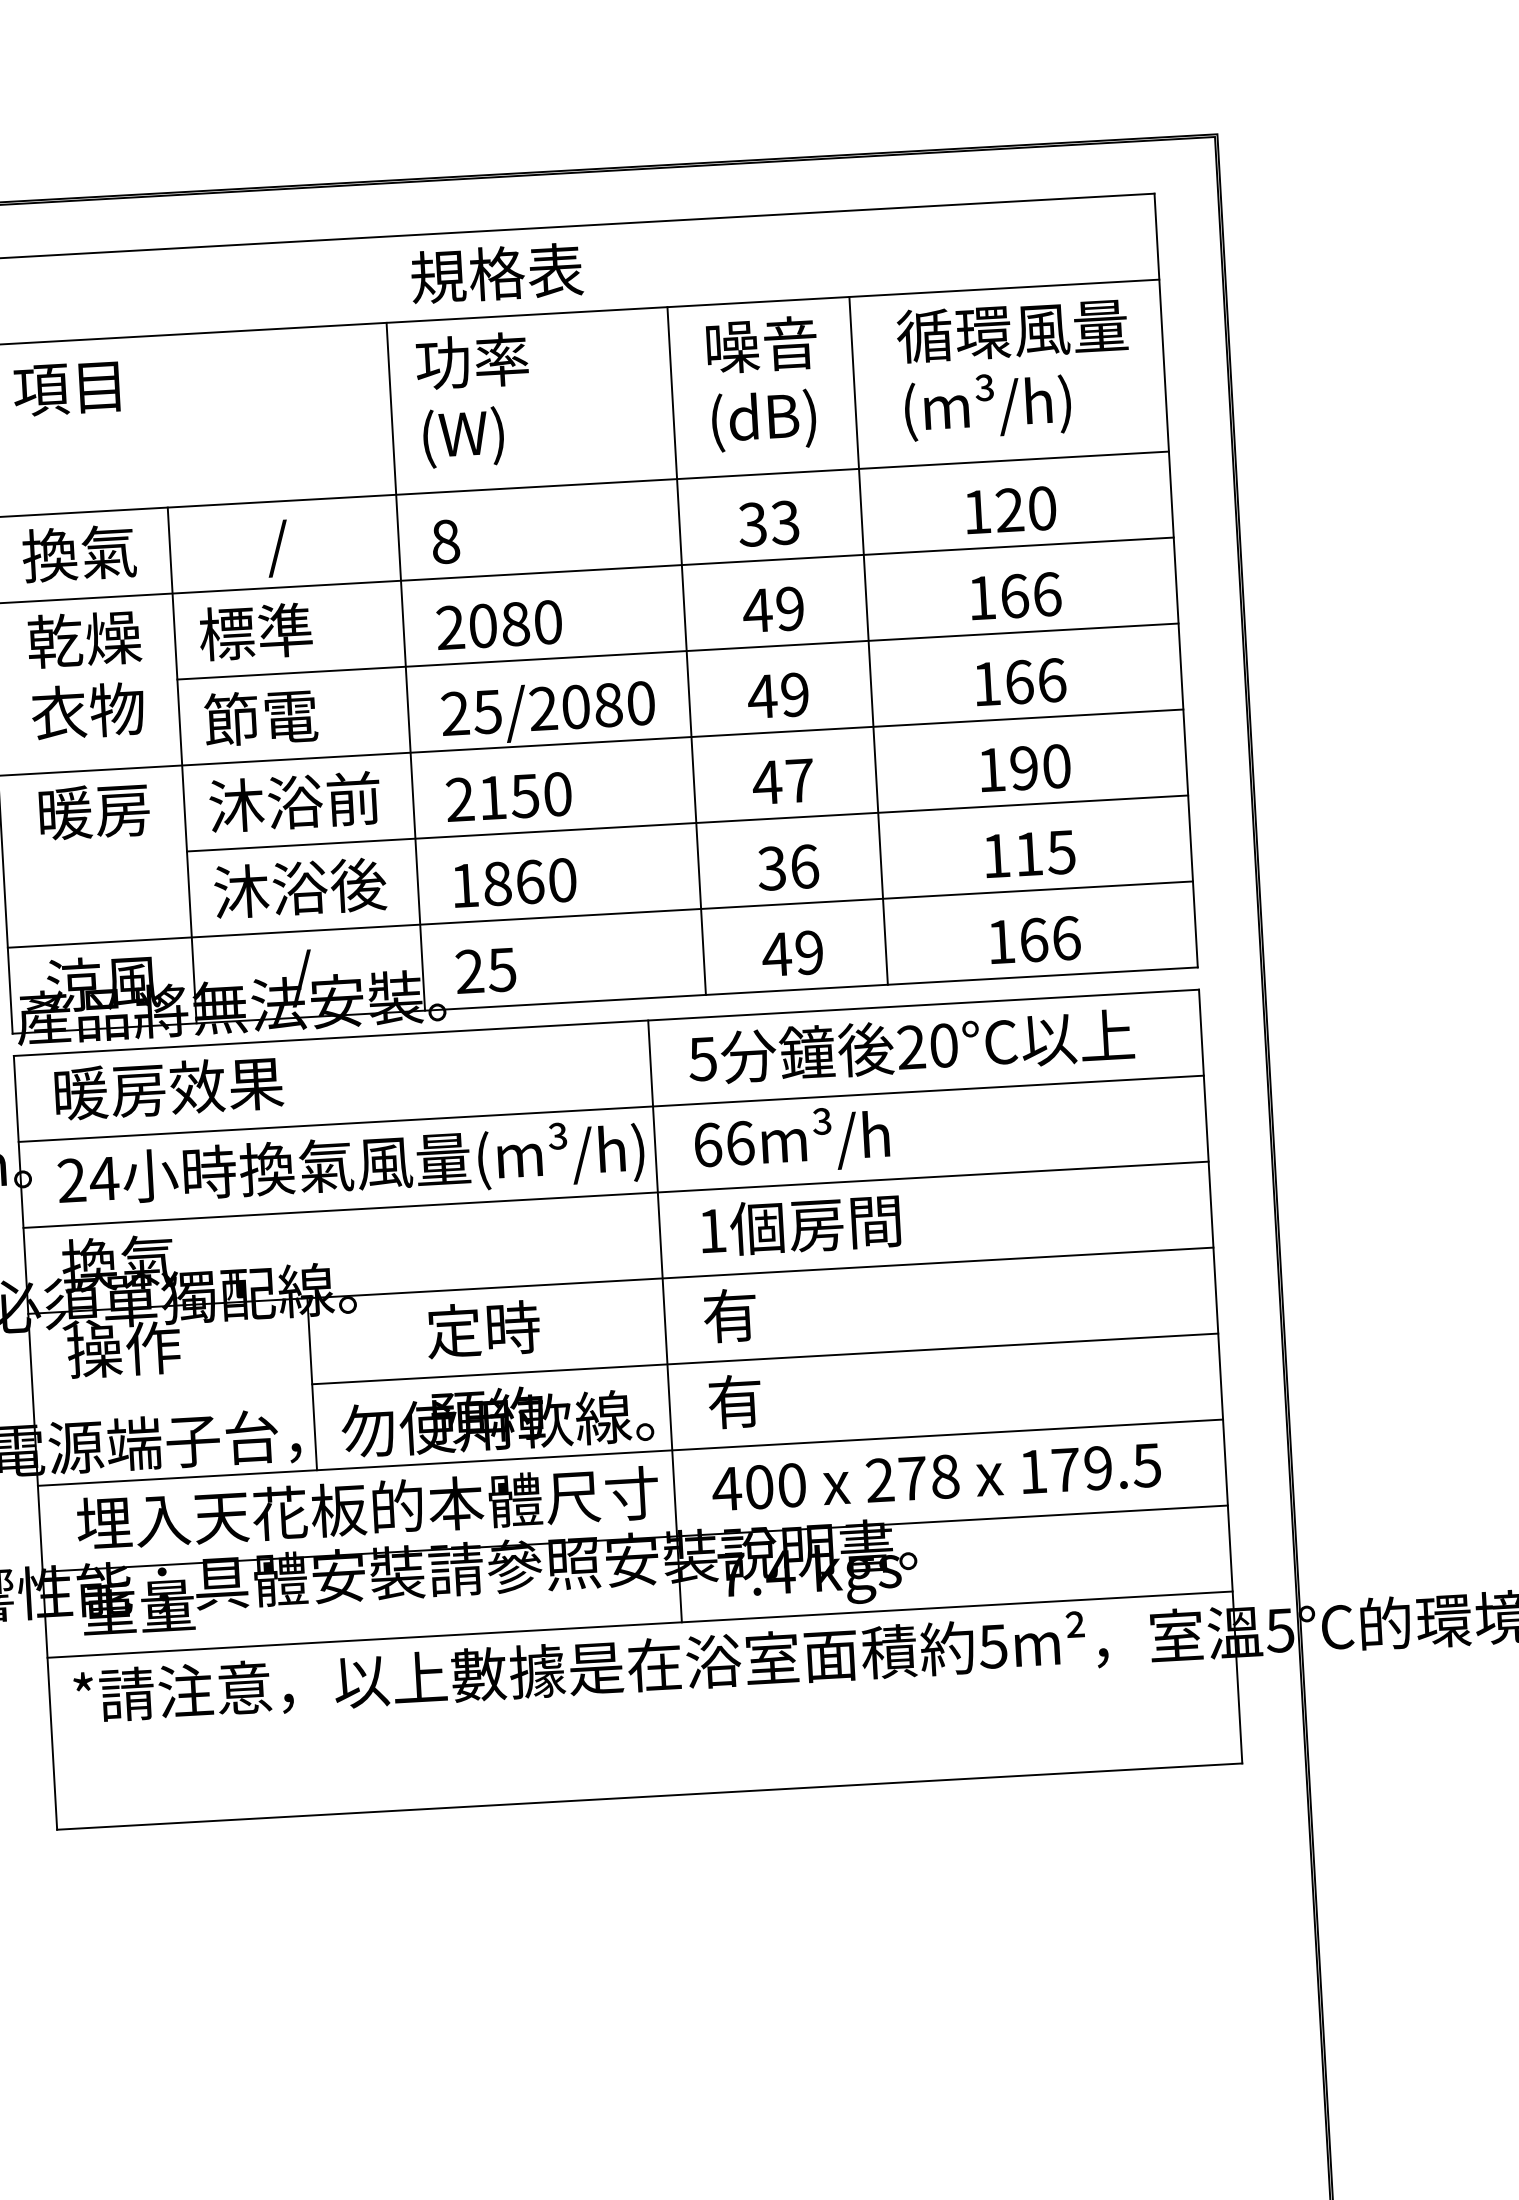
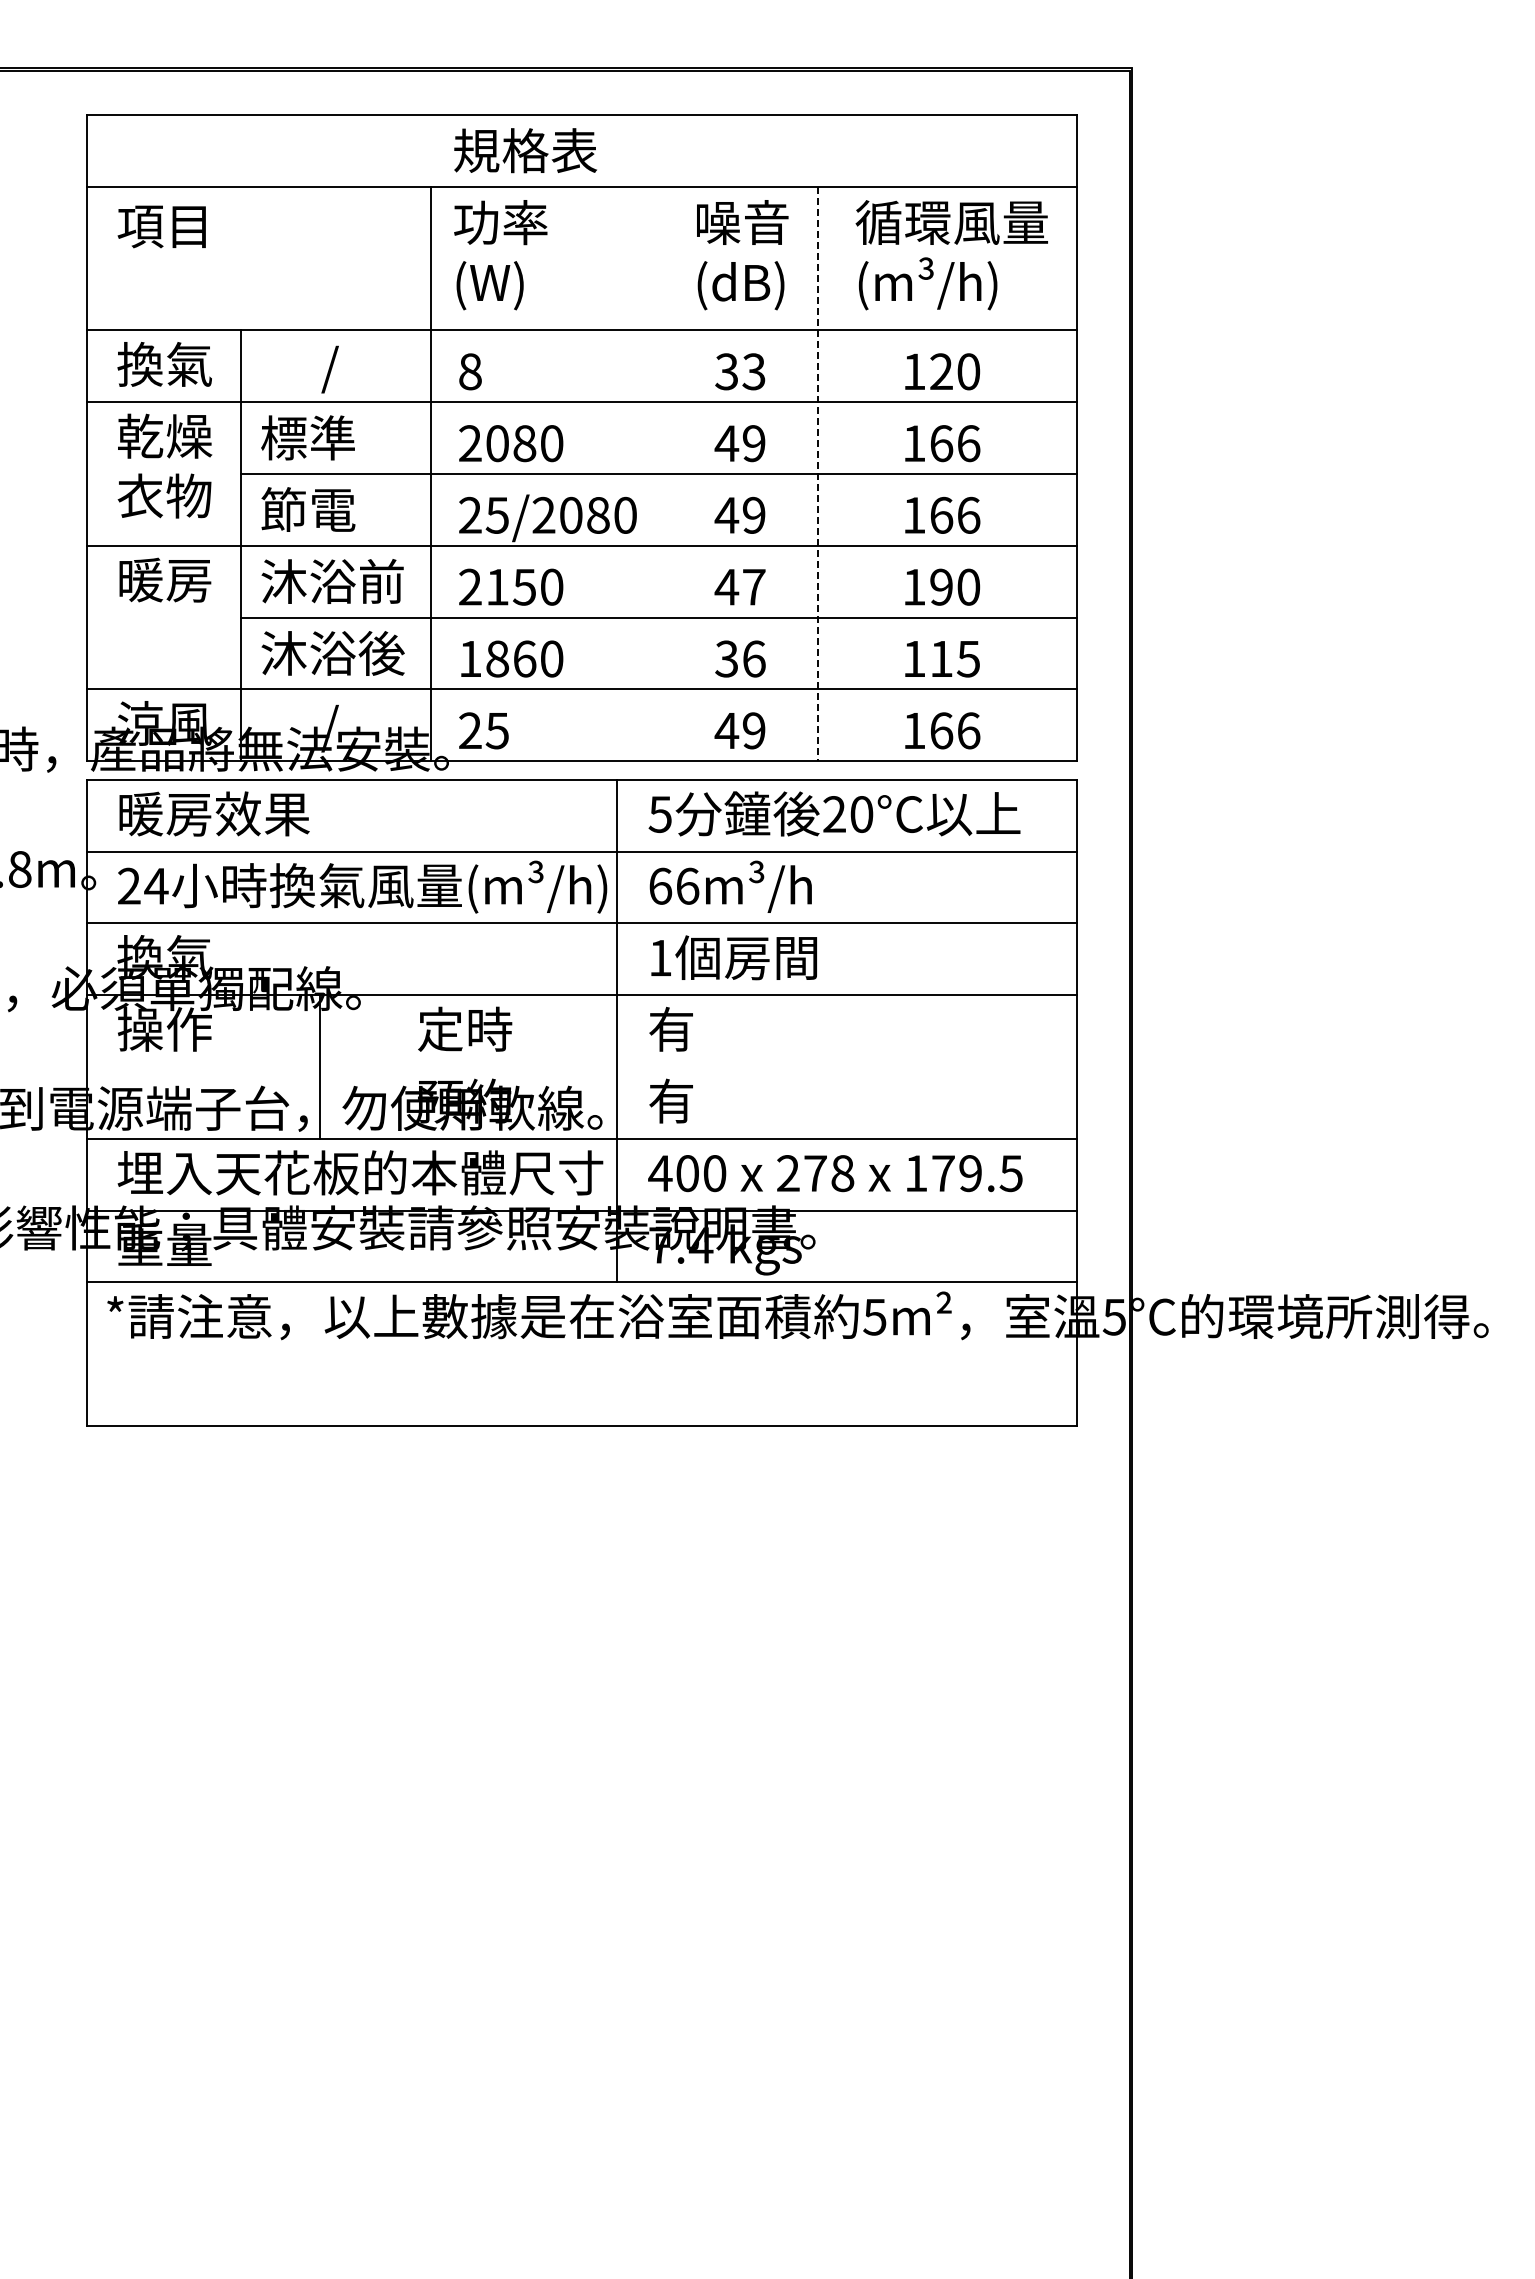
line: (868, 641) -> (817, 474), solid -> dashed
line: (686, 650) -> (665, 473), removed
line: (764, 1359) -> (697, 1067), removed

